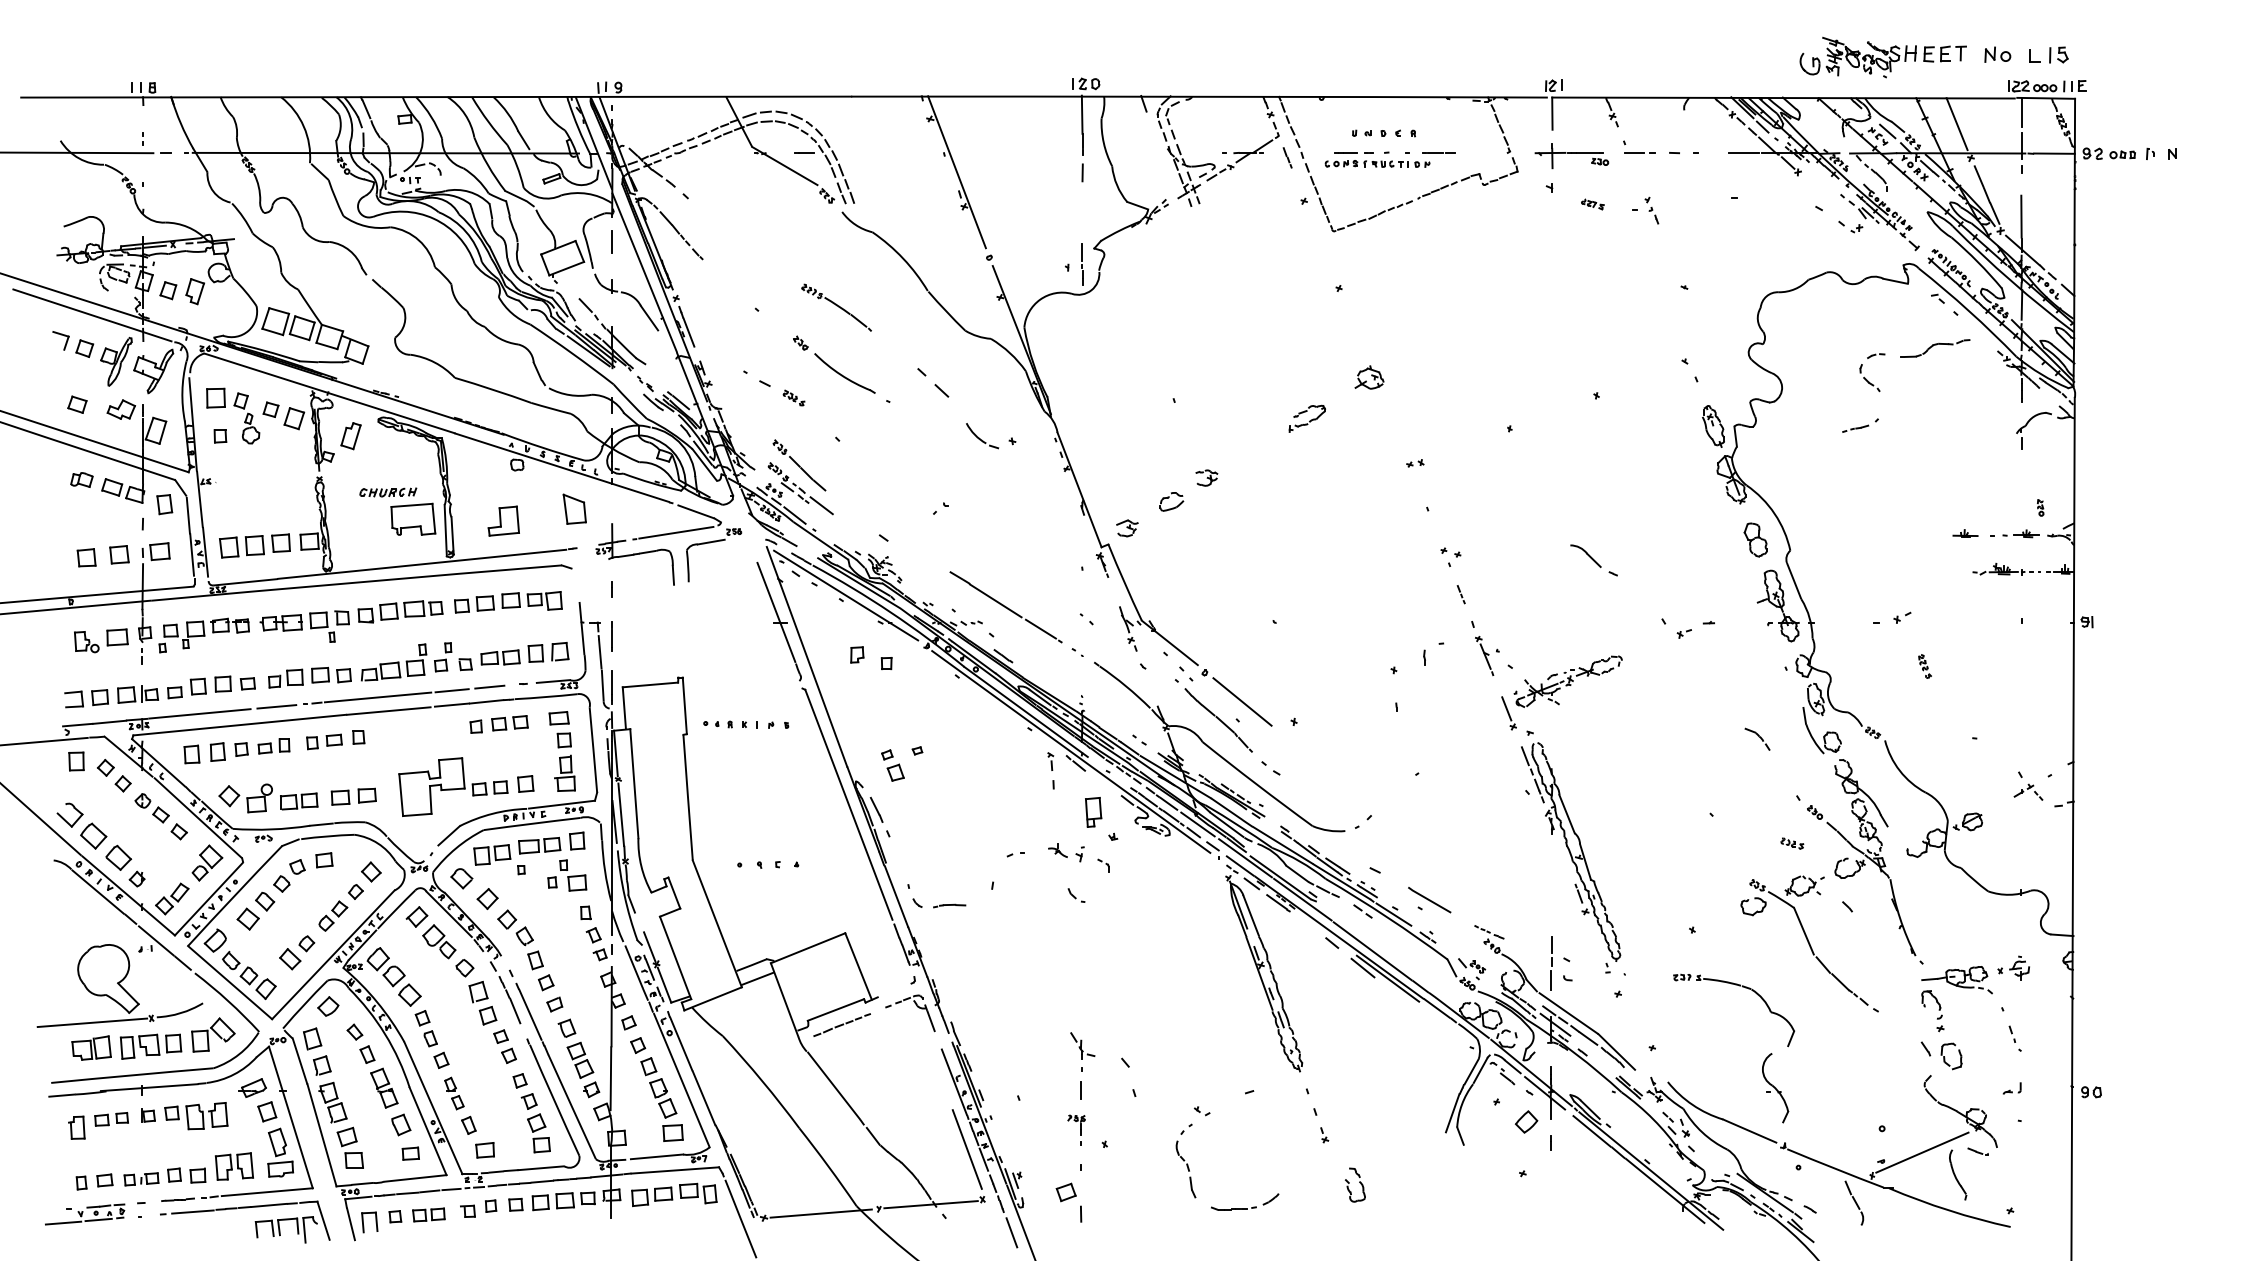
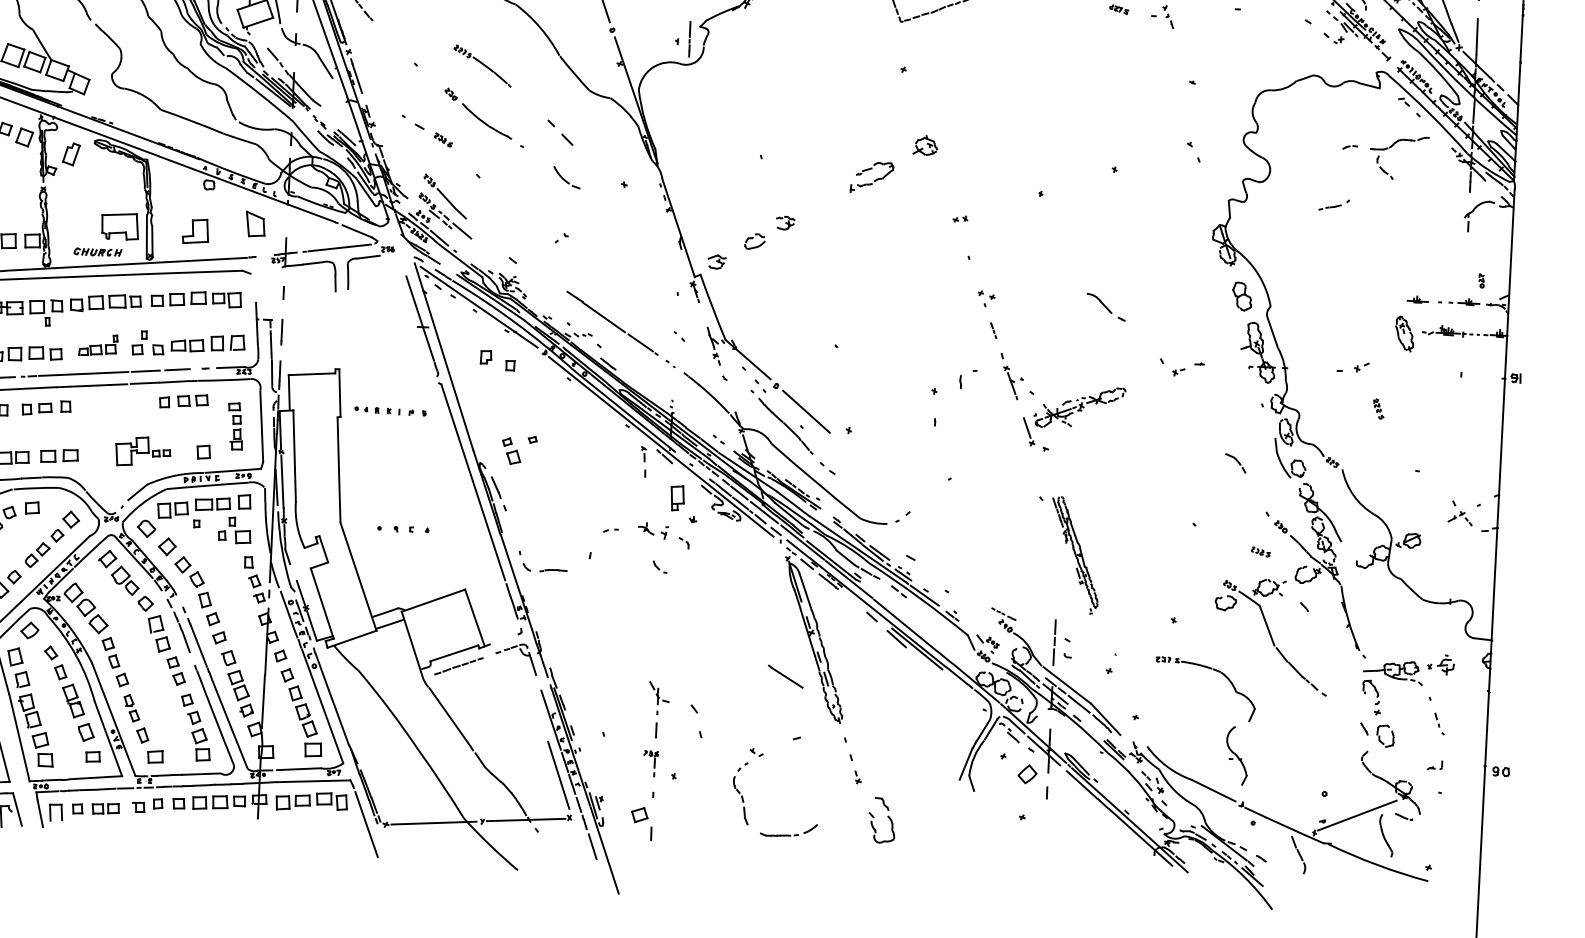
part: (1869, 378) -> (1384, 167), moved
part: (1306, 418) -> (871, 177), size x1.4
part: (1713, 426) -> (1404, 334), moved
part: (982, 436) -> (566, 178), moved
part: (388, 492) -> (98, 252), moved
part: (393, 662) -> (97, 345), size x0.7
part: (561, 751) -> (234, 426), size x0.7
part: (453, 786) -> (143, 451), size x0.6
part: (1571, 857) -> (1075, 554), size x0.6
line: (1429, 900) -> (785, 677), moved
part: (1354, 1184) -> (881, 819), size x1.6

